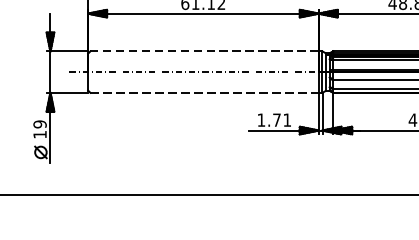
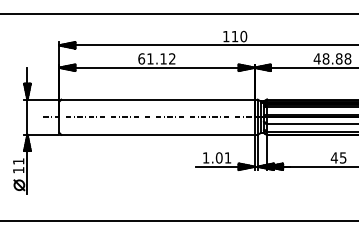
line: (204, 51) -> (157, 99), dashed -> solid
line: (204, 92) -> (157, 134), dashed -> solid
text: (276, 119) -> (218, 157), 1.71 -> 1.01
text: (39, 124) -> (18, 161), 19 -> 11

